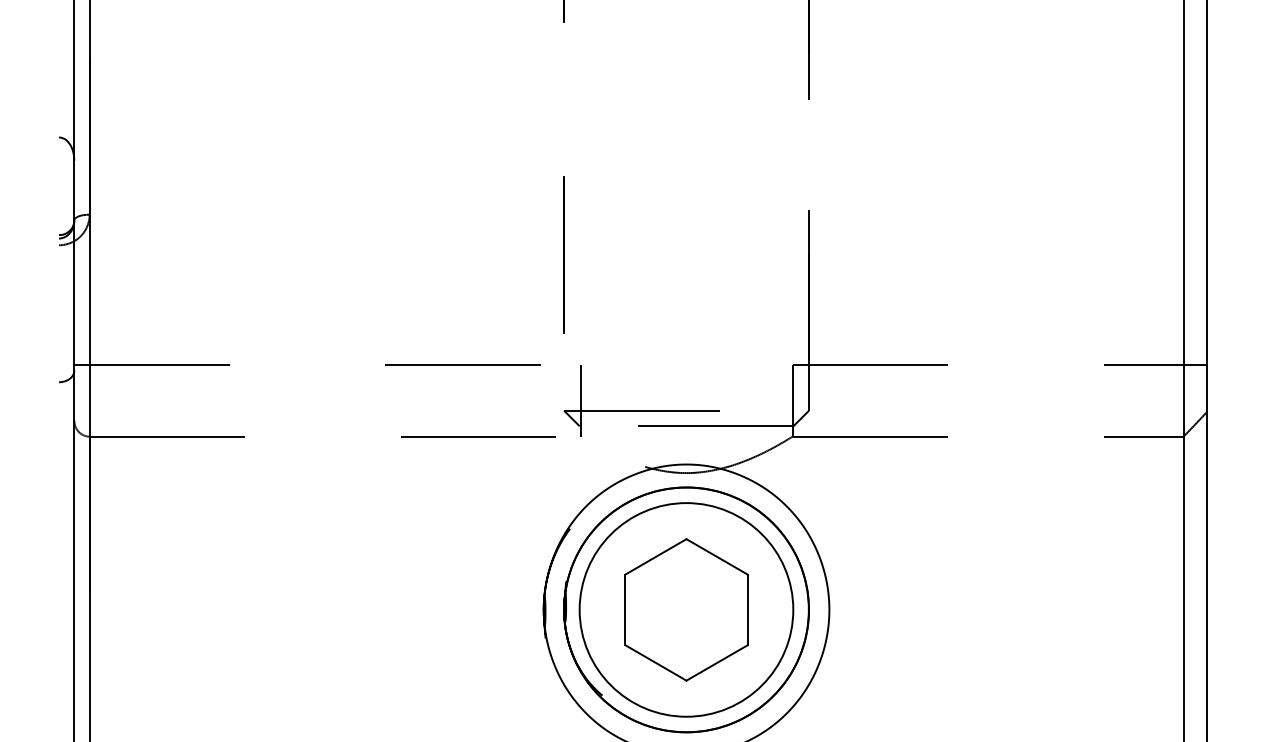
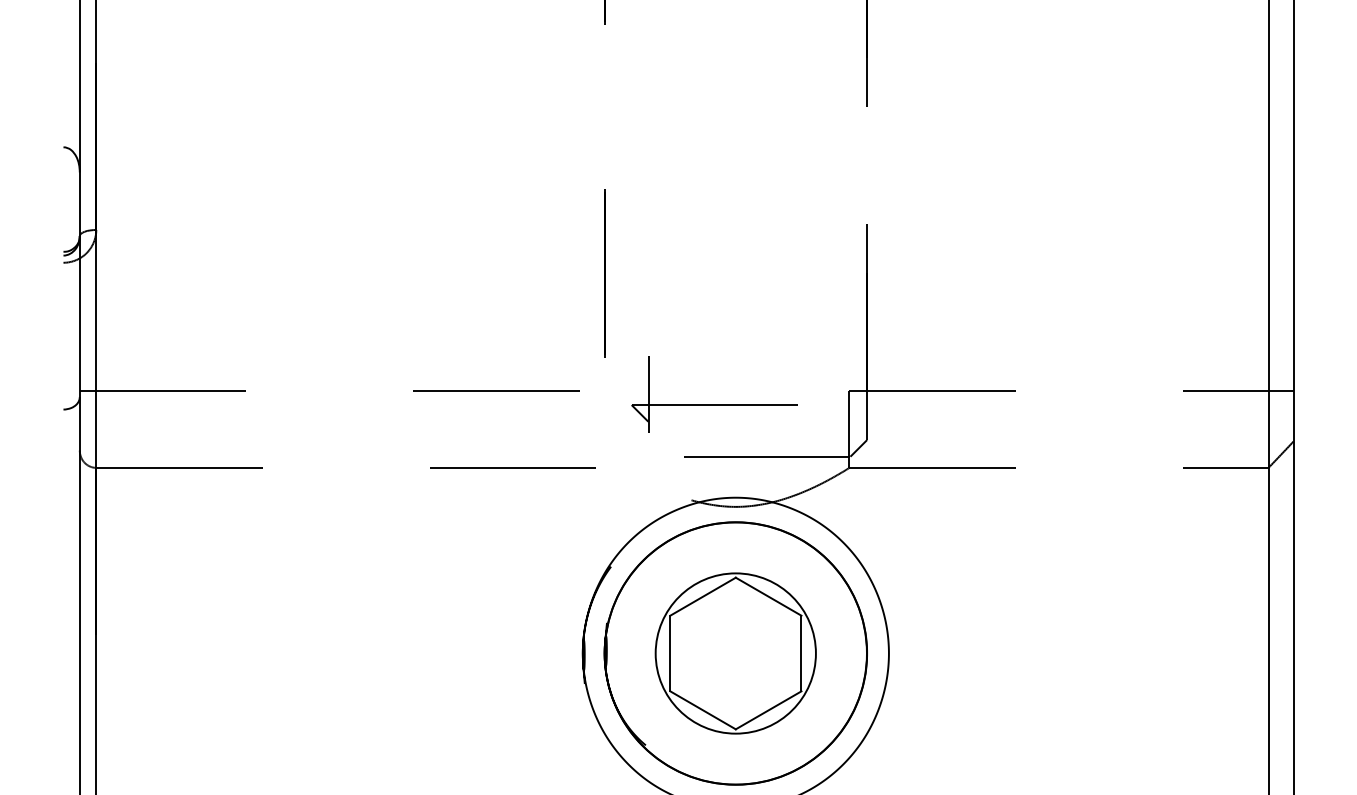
part: (641, 410) -> (714, 404), moved
circle: (686, 609) -> (735, 653), size x0.7

